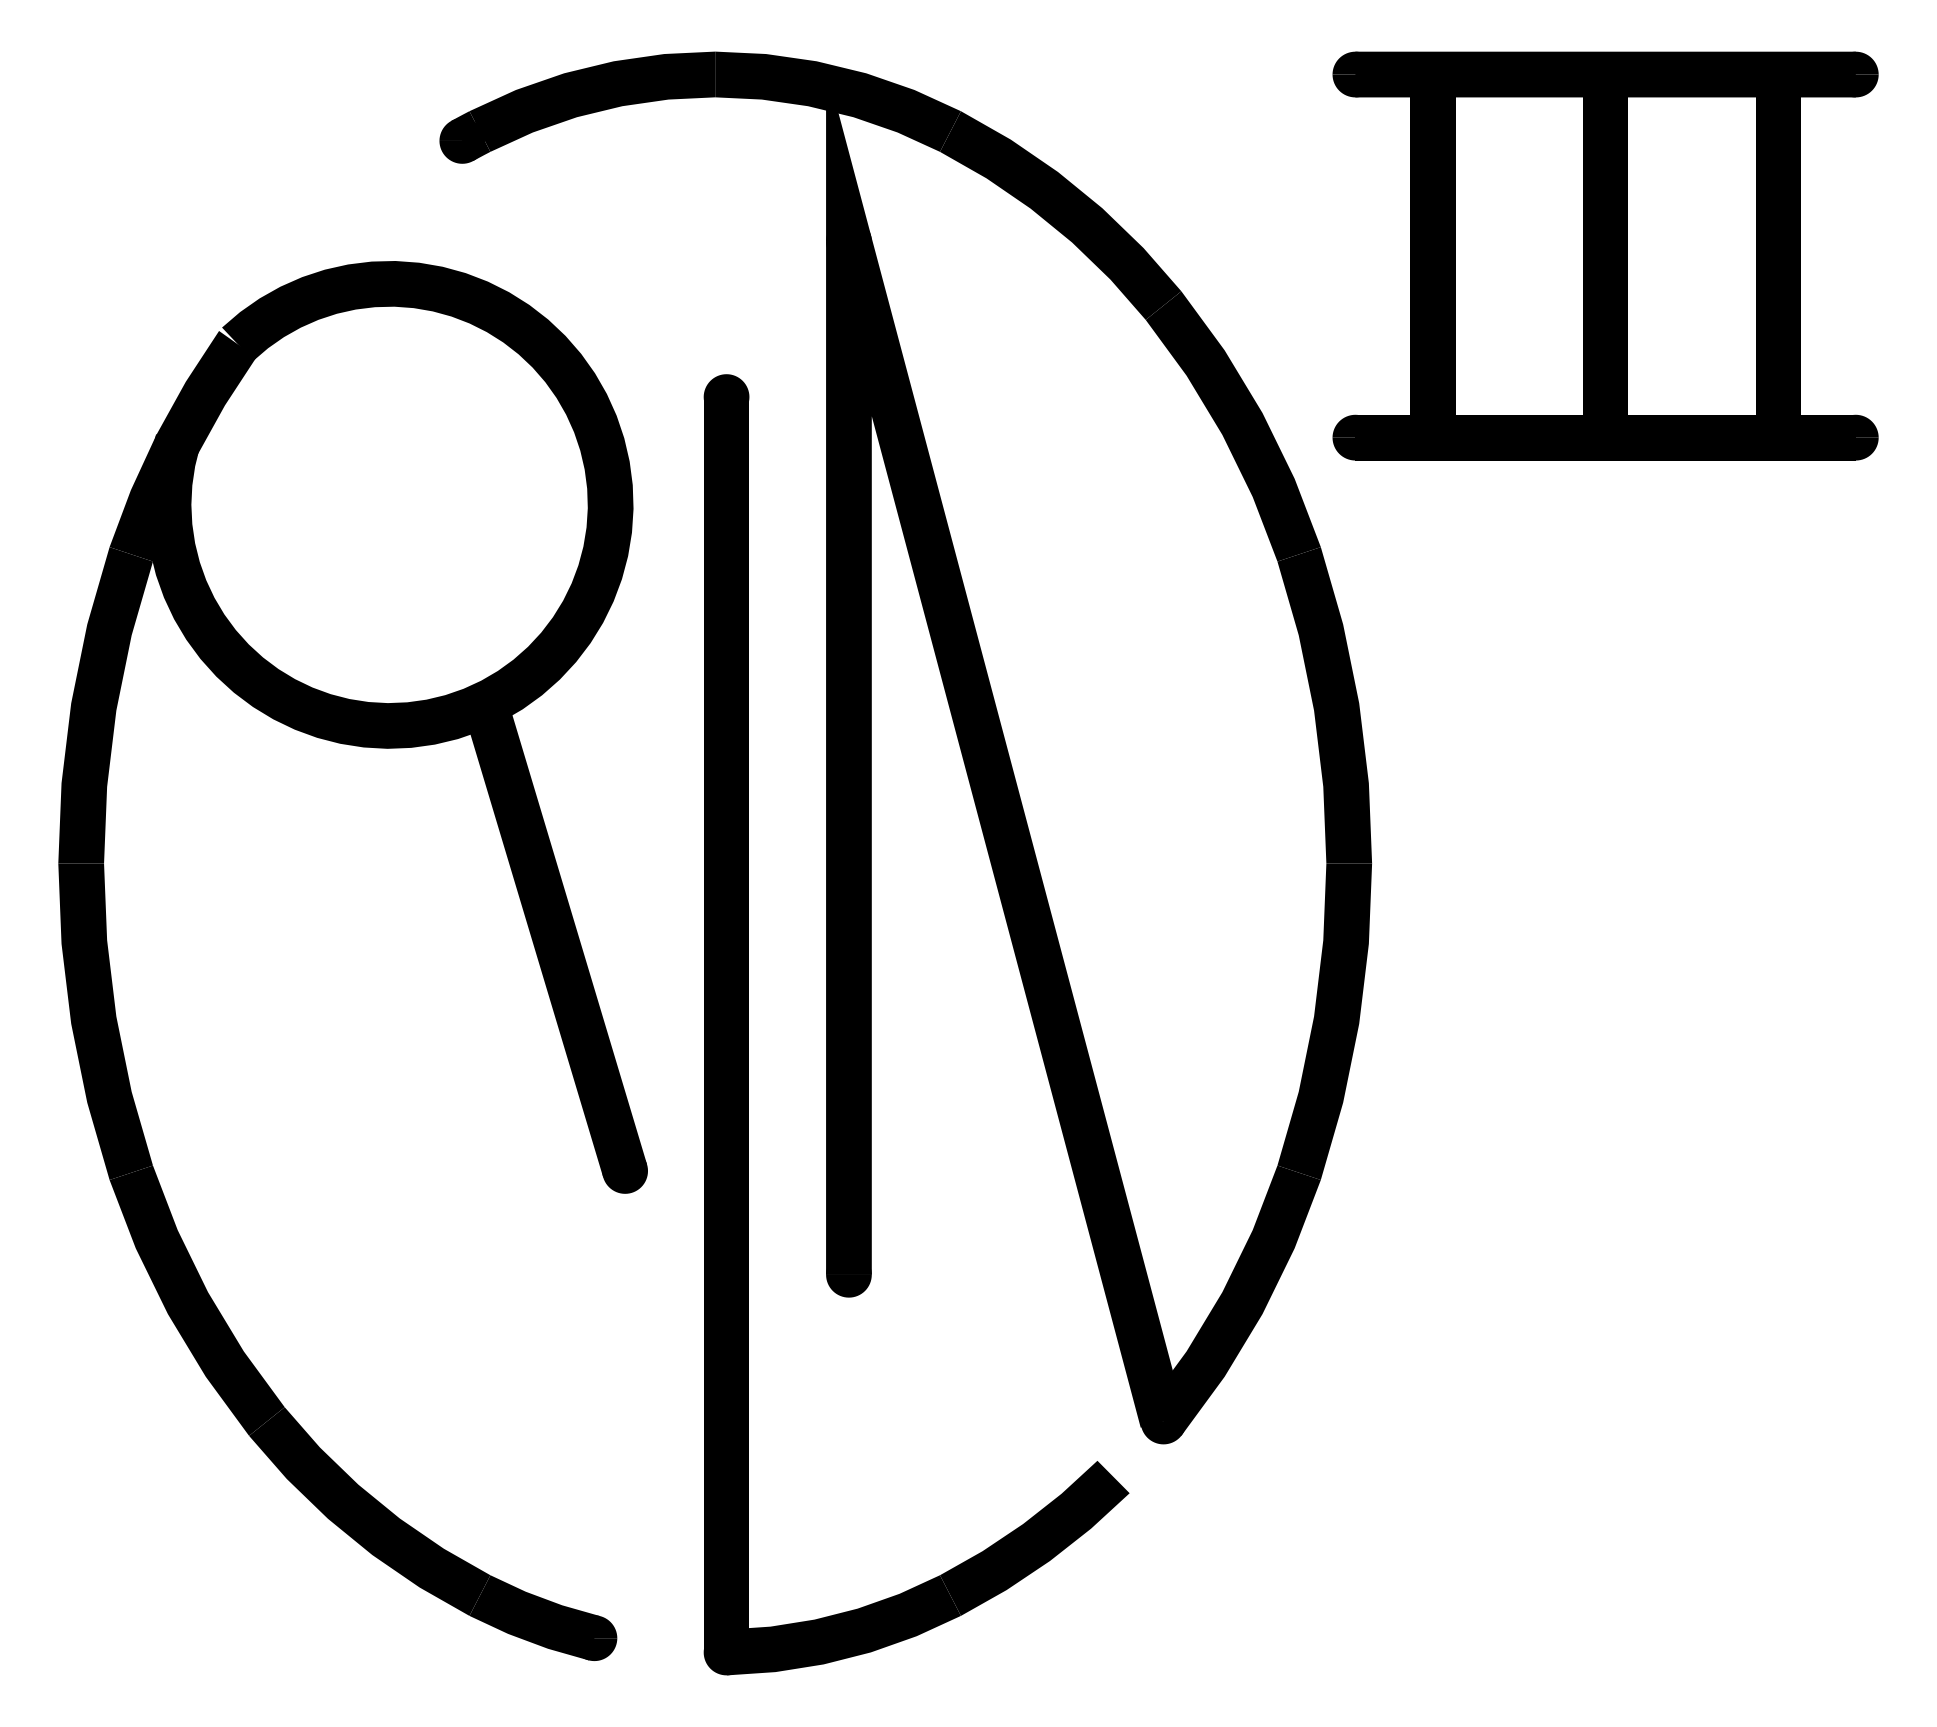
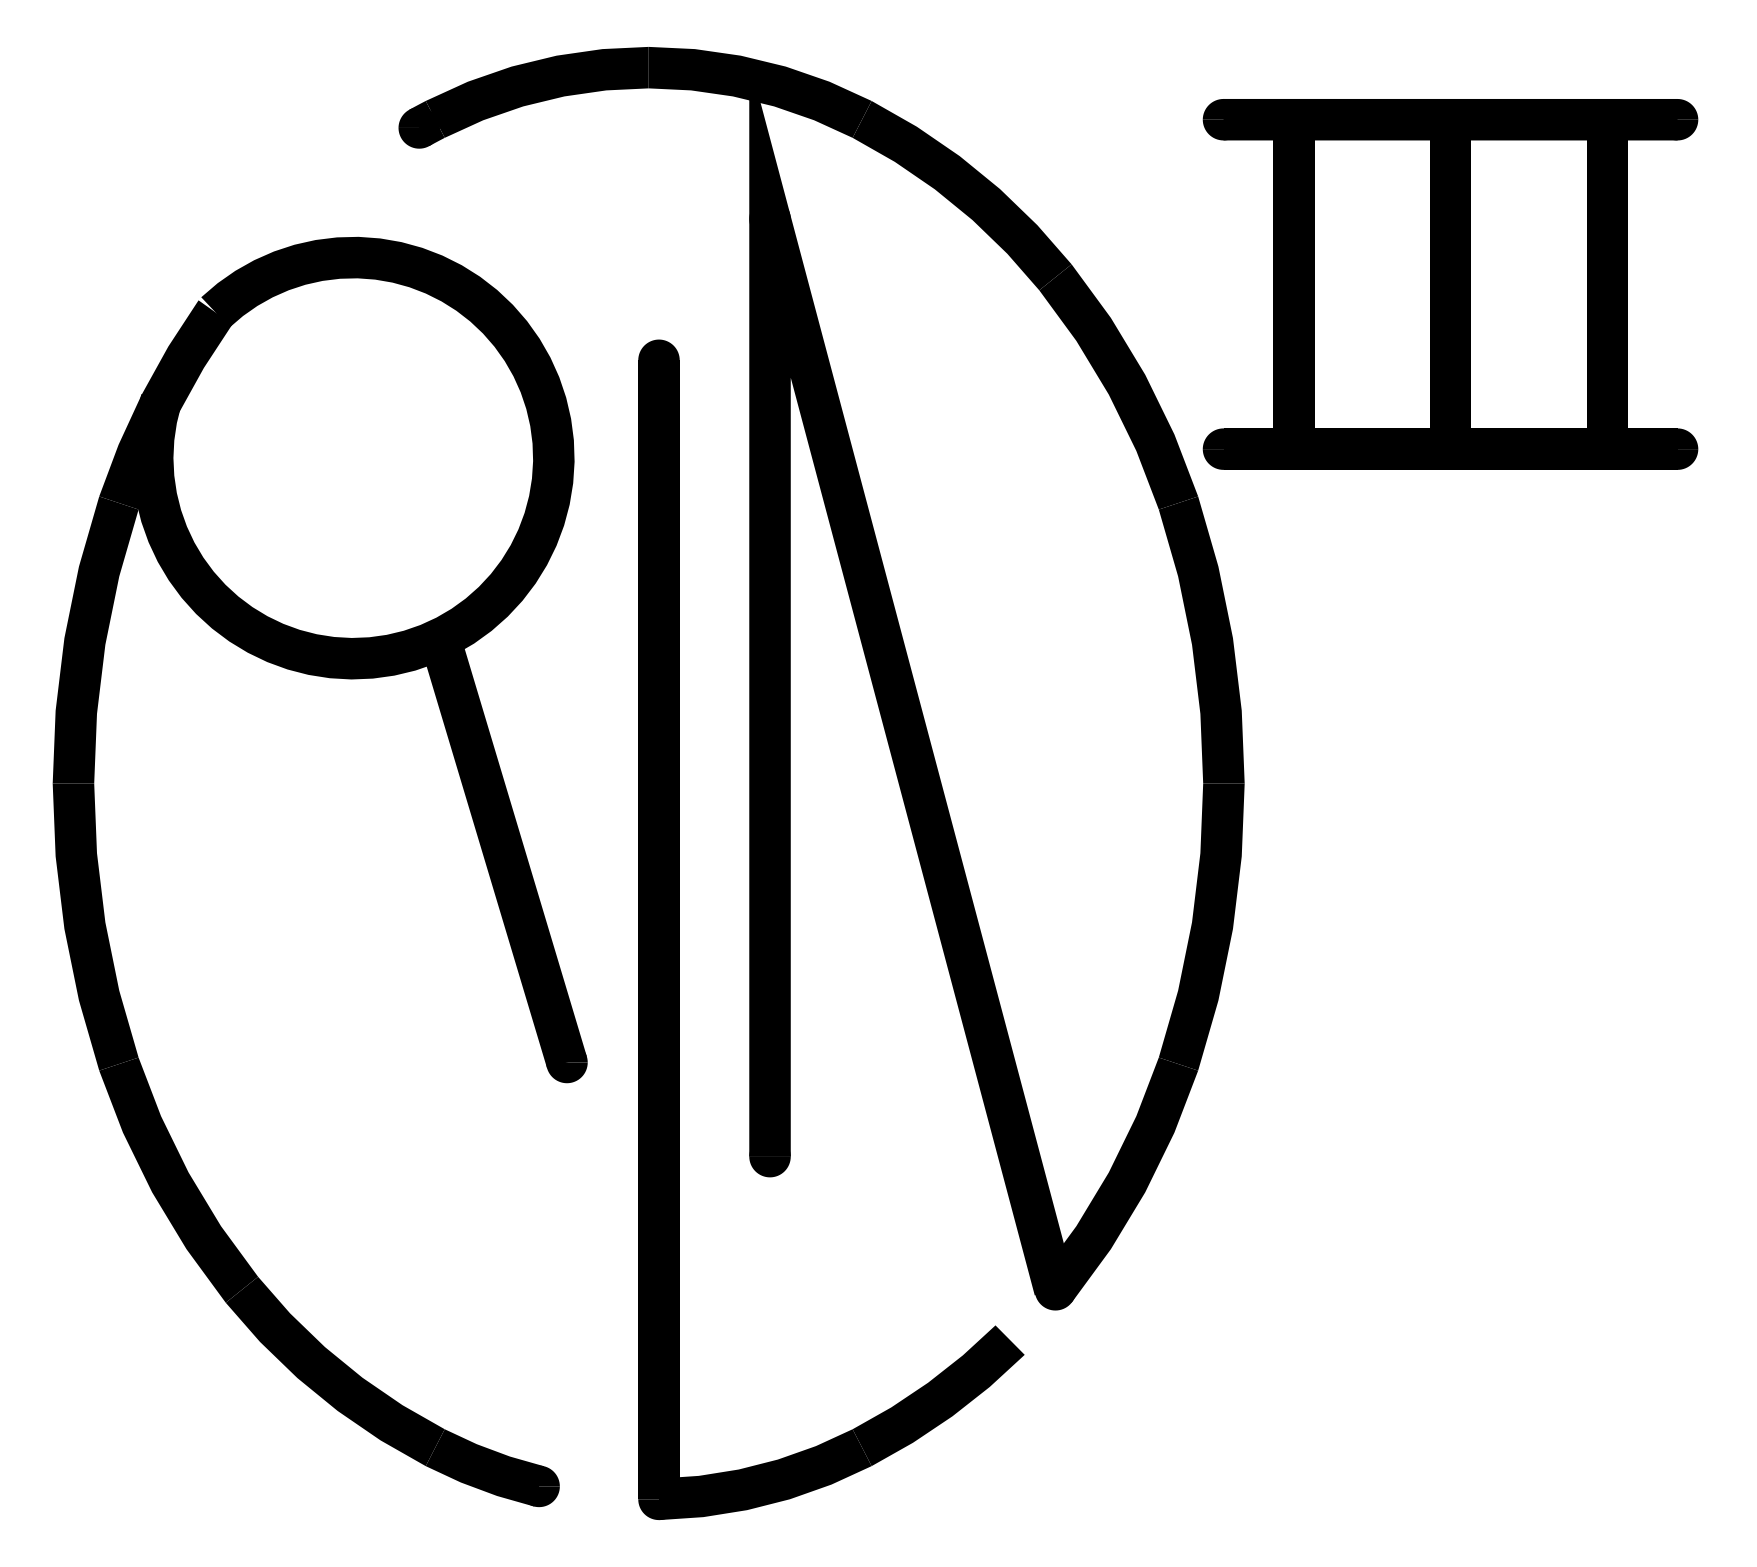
part: (1605, 256) -> (1450, 284), moved

